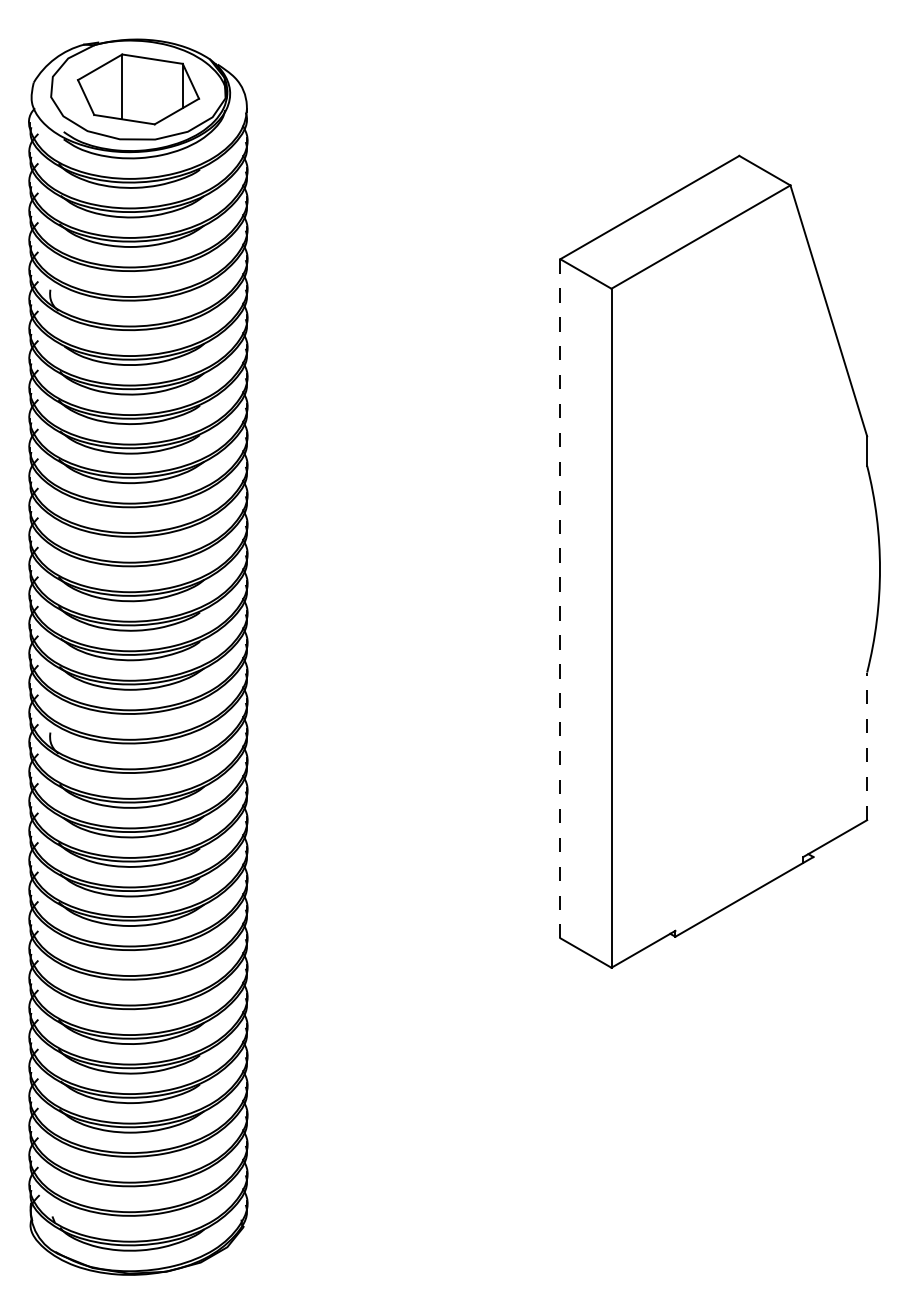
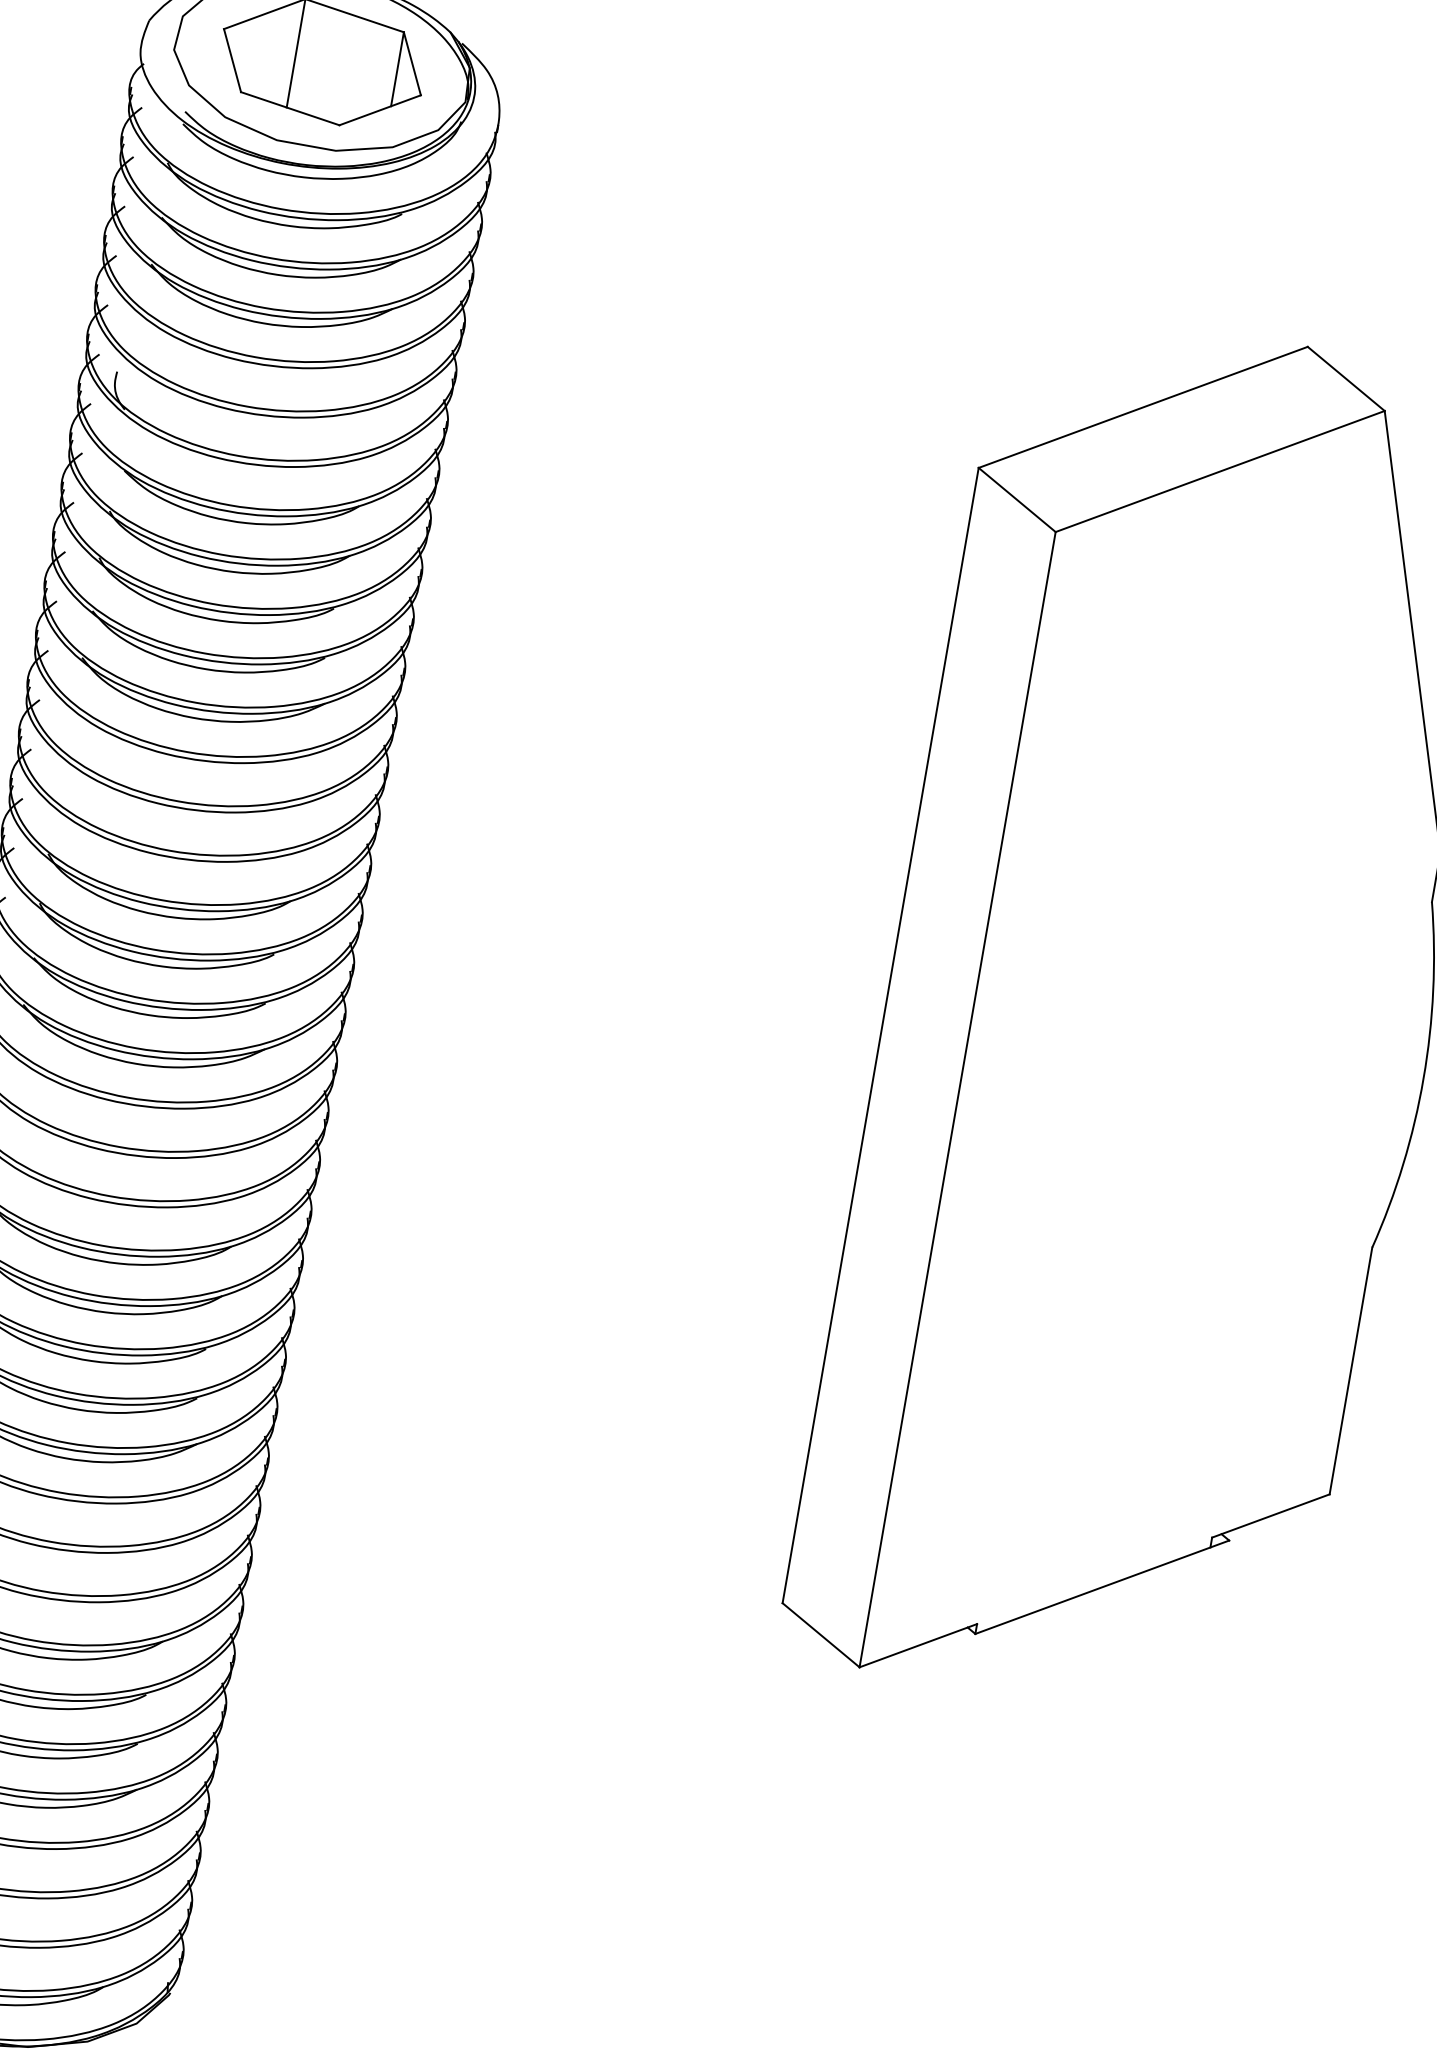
line: (560, 598) -> (880, 1035), dashed -> solid
line: (867, 746) -> (1351, 1371), dashed -> solid

